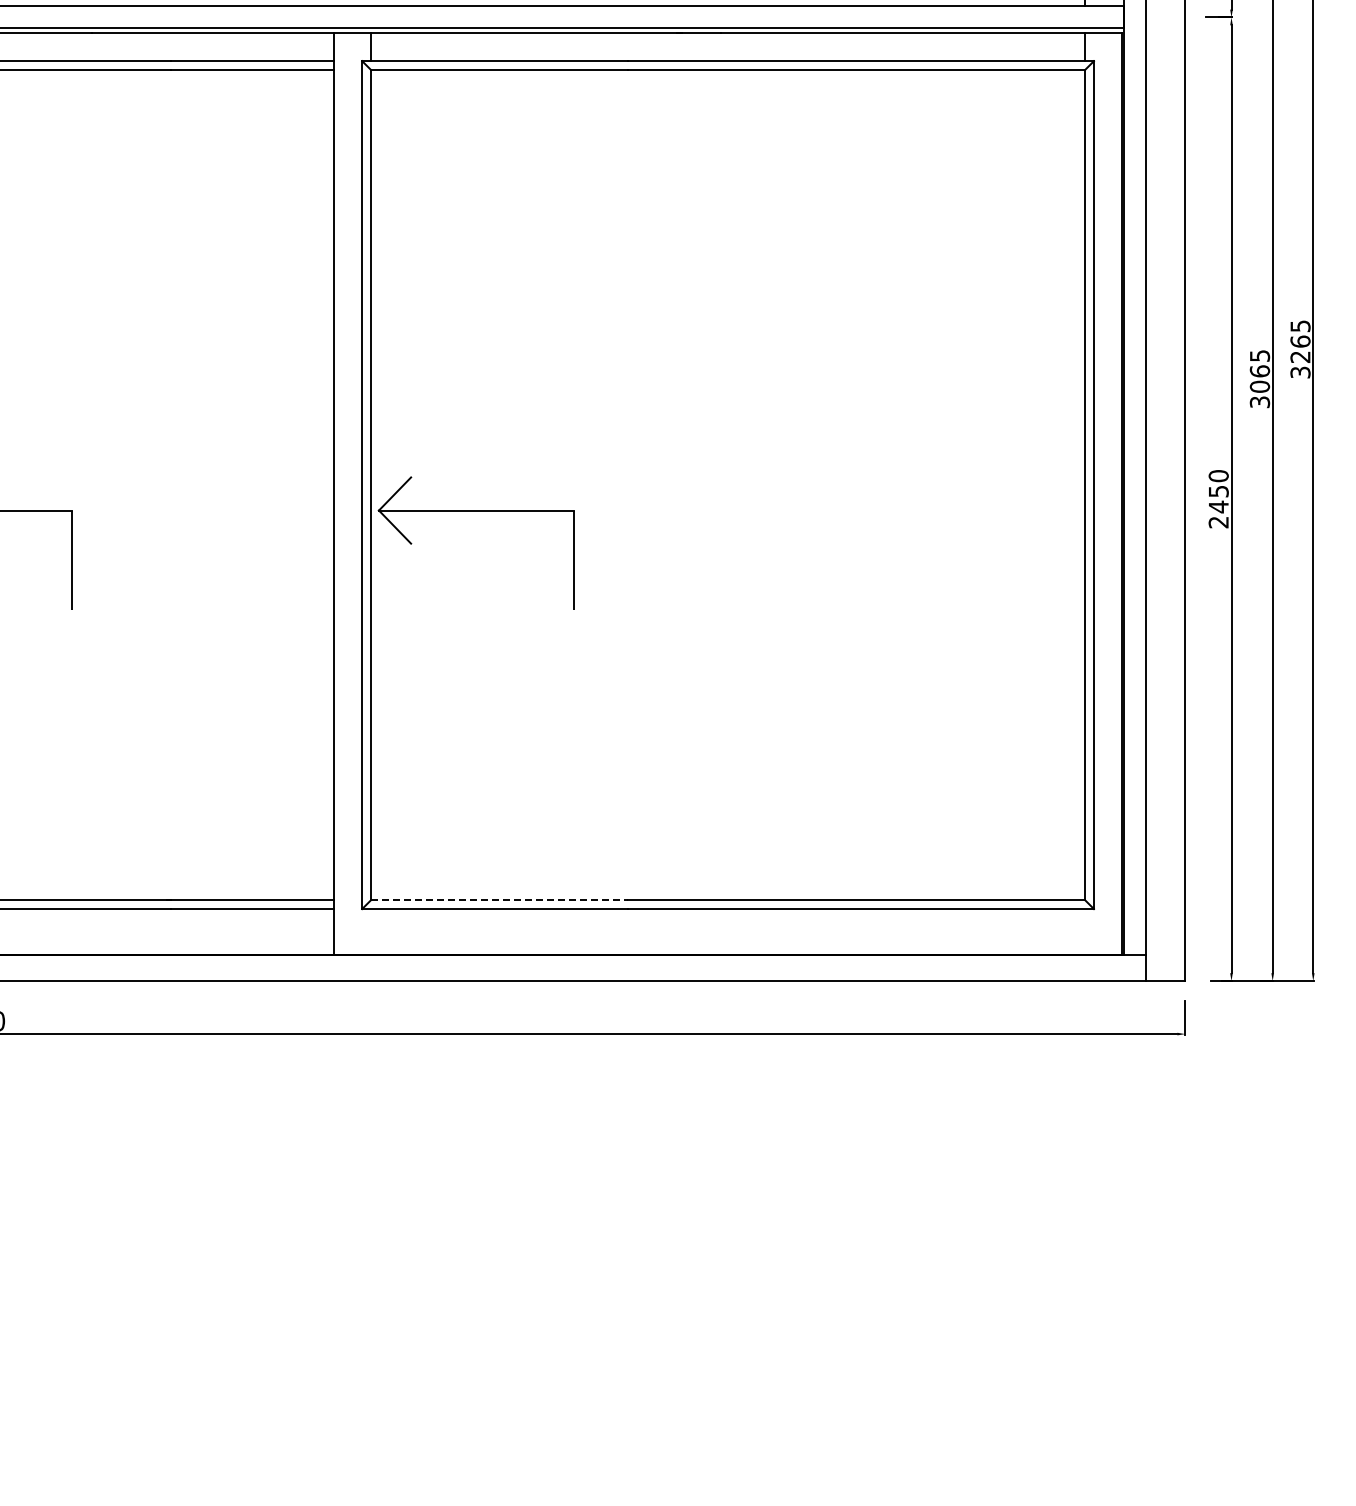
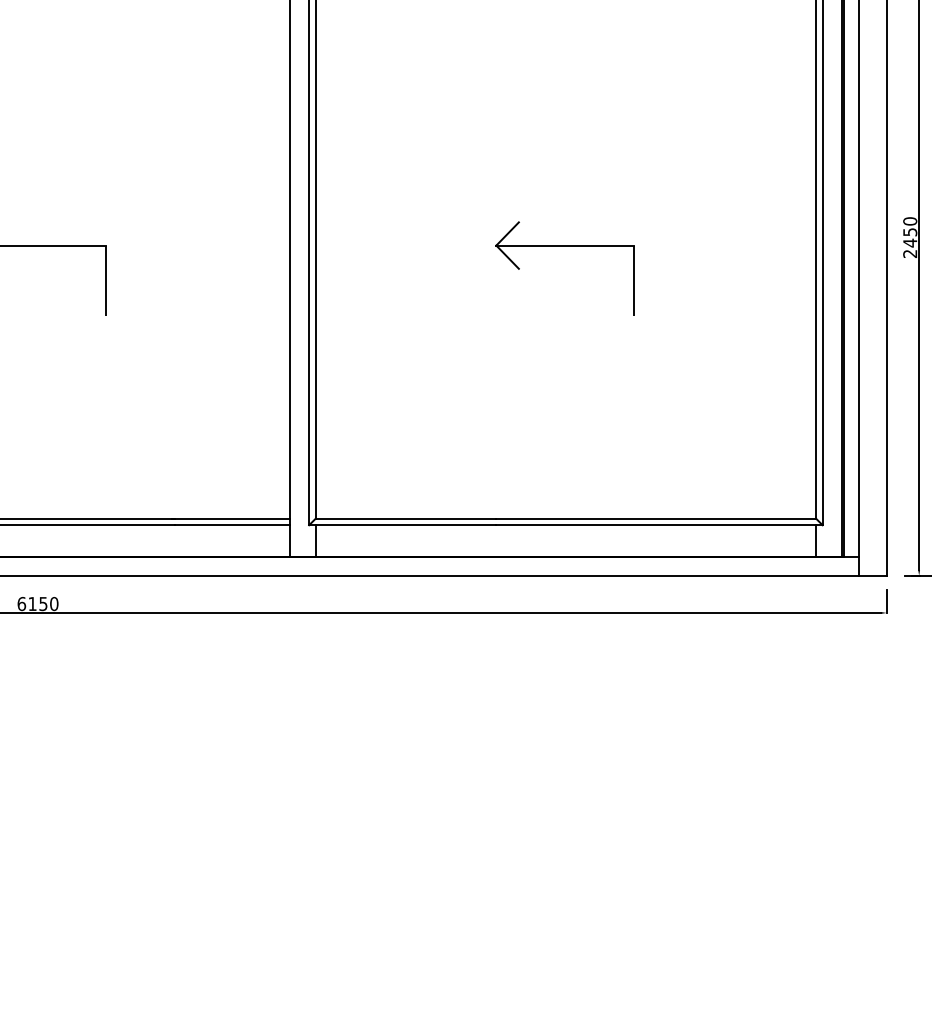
part: (475, 511) -> (564, 246), moved
line: (500, 900) -> (406, 519), dashed -> solid
line: (371, 931) -> (315, 540), added
line: (1084, 931) -> (816, 540), added

